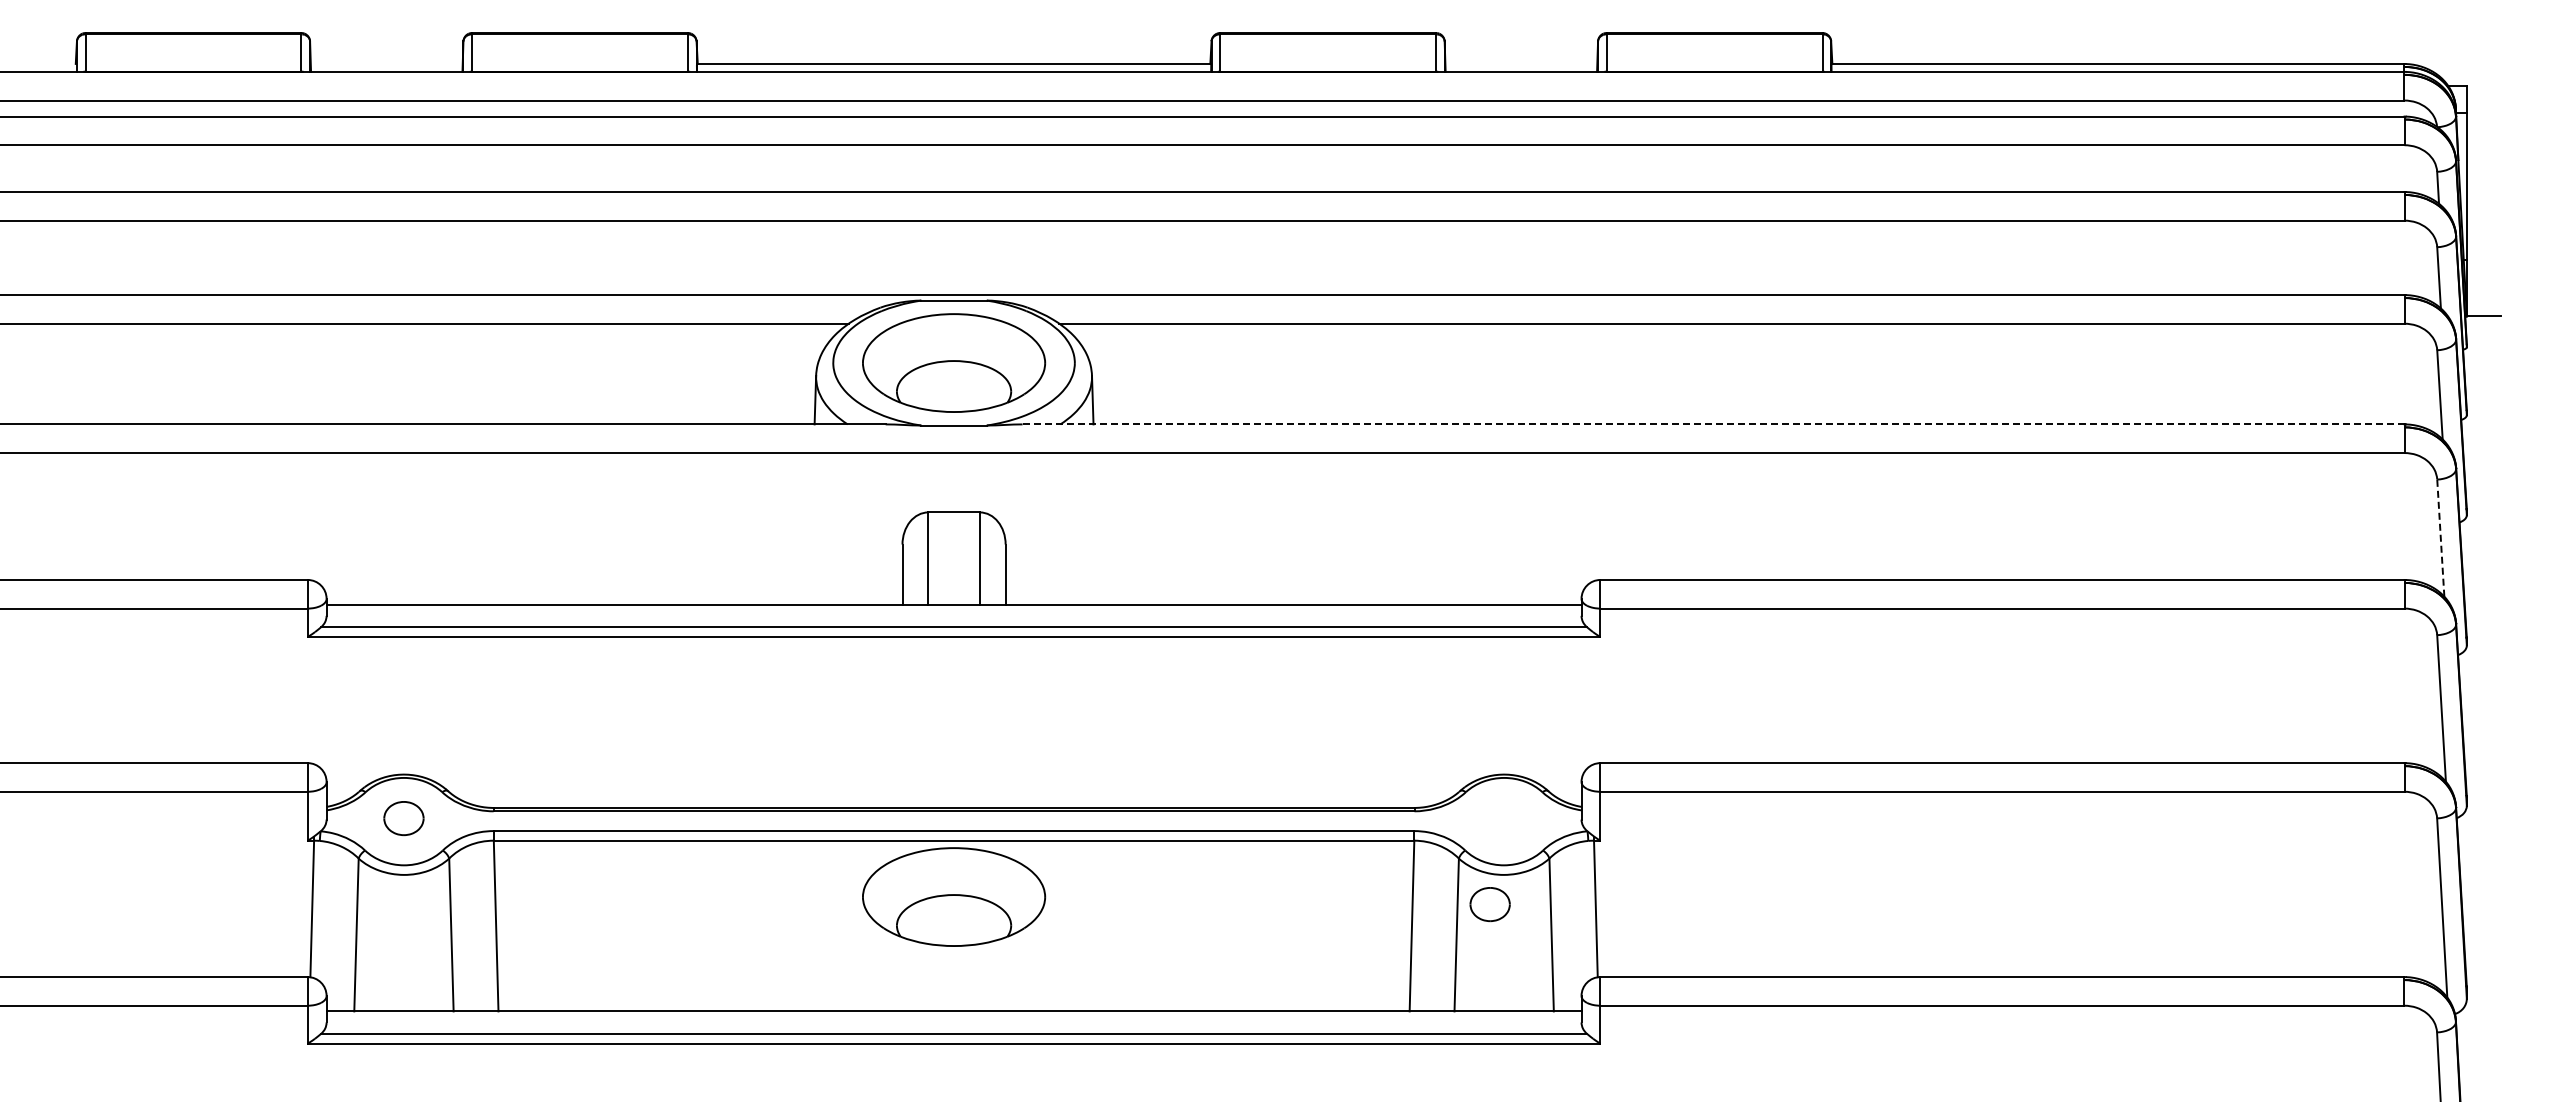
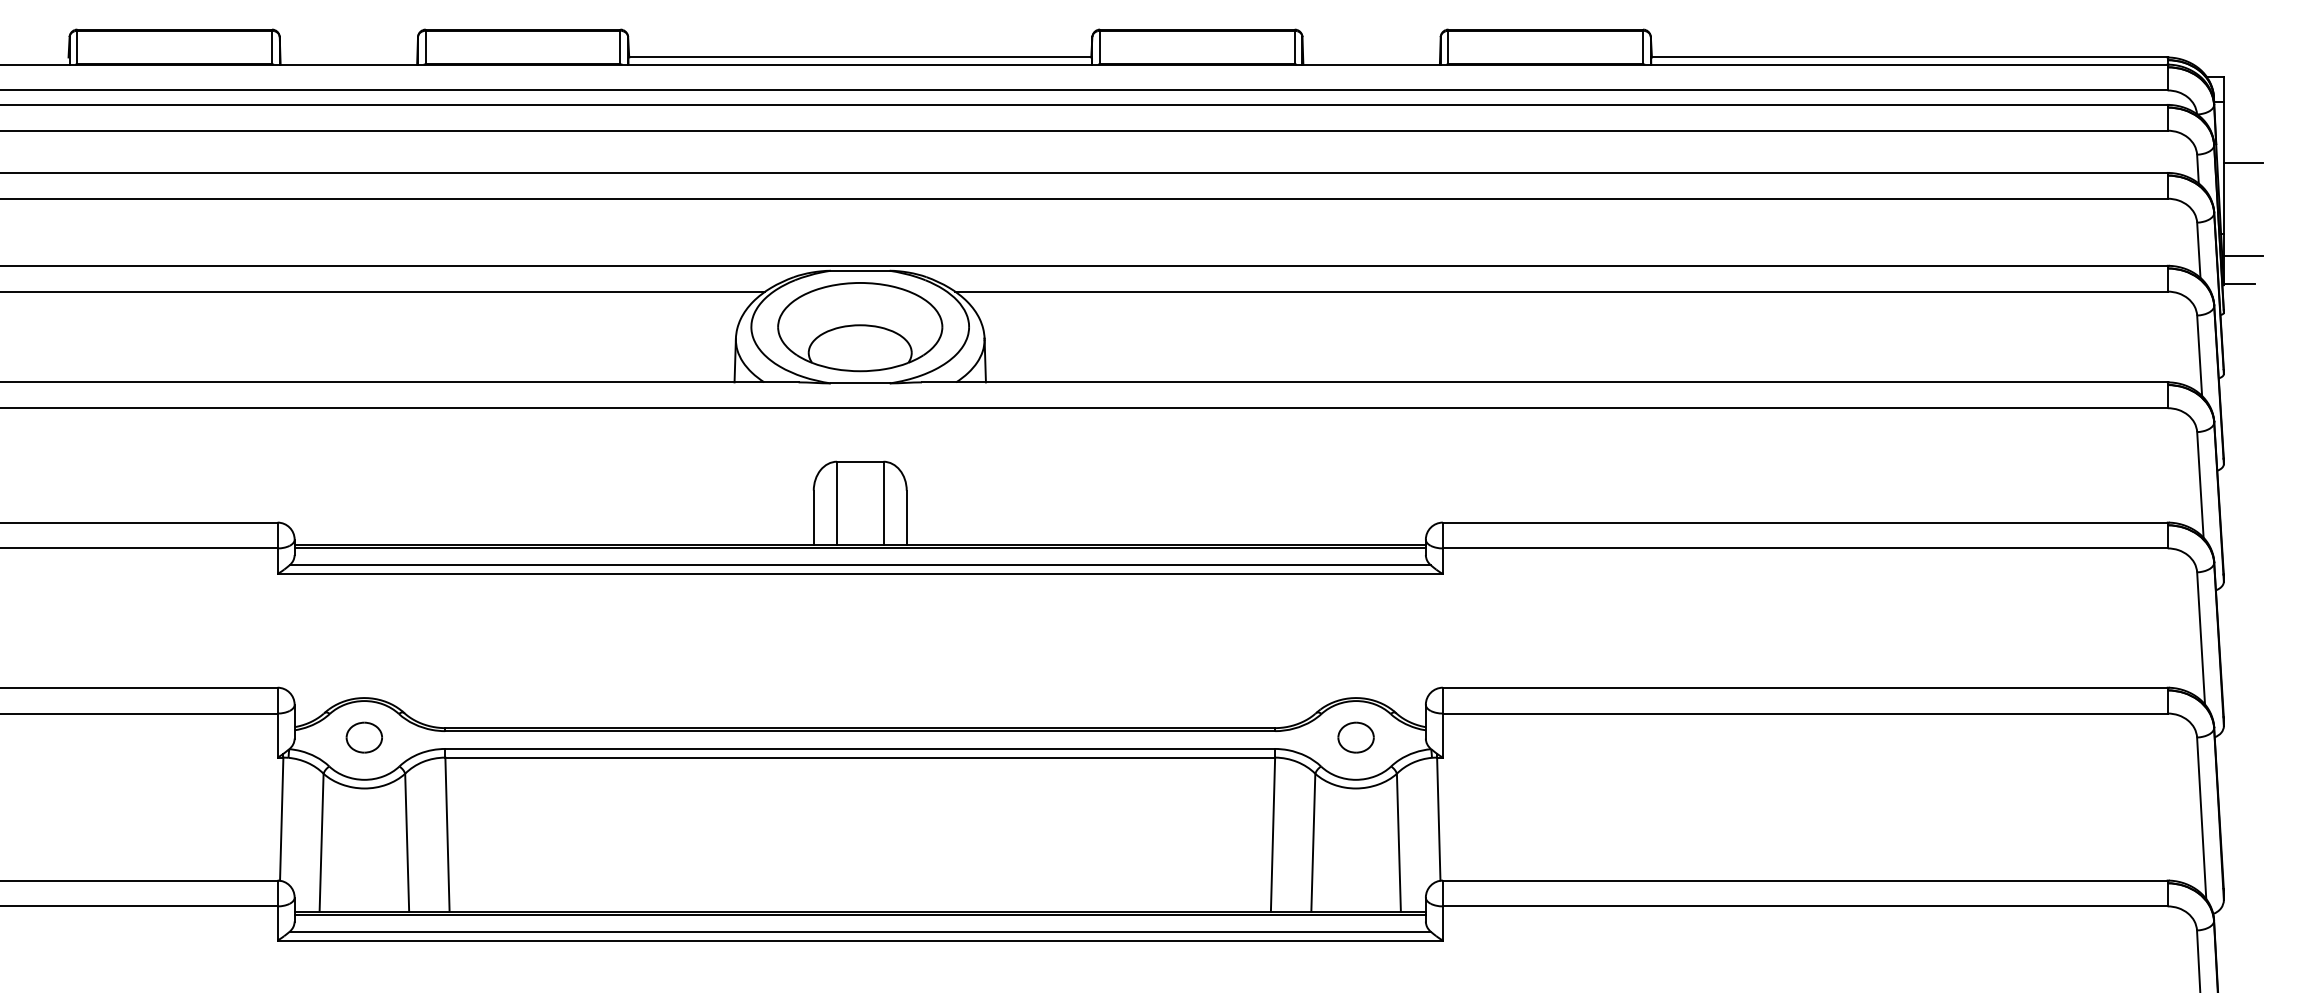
line: (2487, 181) -> (2242, 163), added
line: (2487, 284) -> (2242, 256), added
line: (1713, 424) -> (1544, 382), dashed -> solid
line: (2440, 538) -> (2200, 485), dashed -> solid
line: (953, 608) -> (859, 548), added
part: (954, 896) -> (860, 807), removed
part: (1489, 904) -> (1355, 737), moved
line: (953, 1014) -> (859, 914), added

